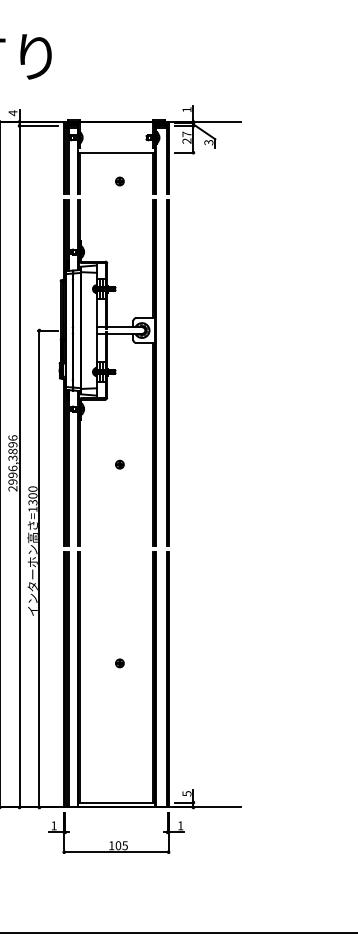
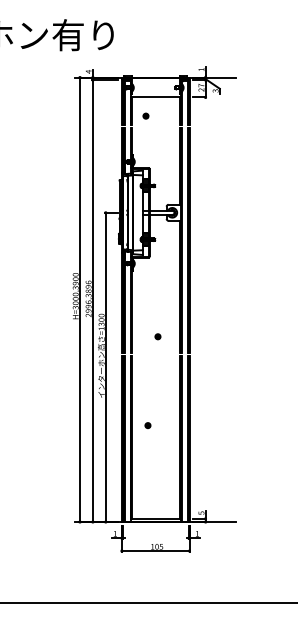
part: (119, 180) -> (145, 115), moved
part: (119, 464) -> (157, 336), moved
part: (119, 663) -> (147, 425), moved

